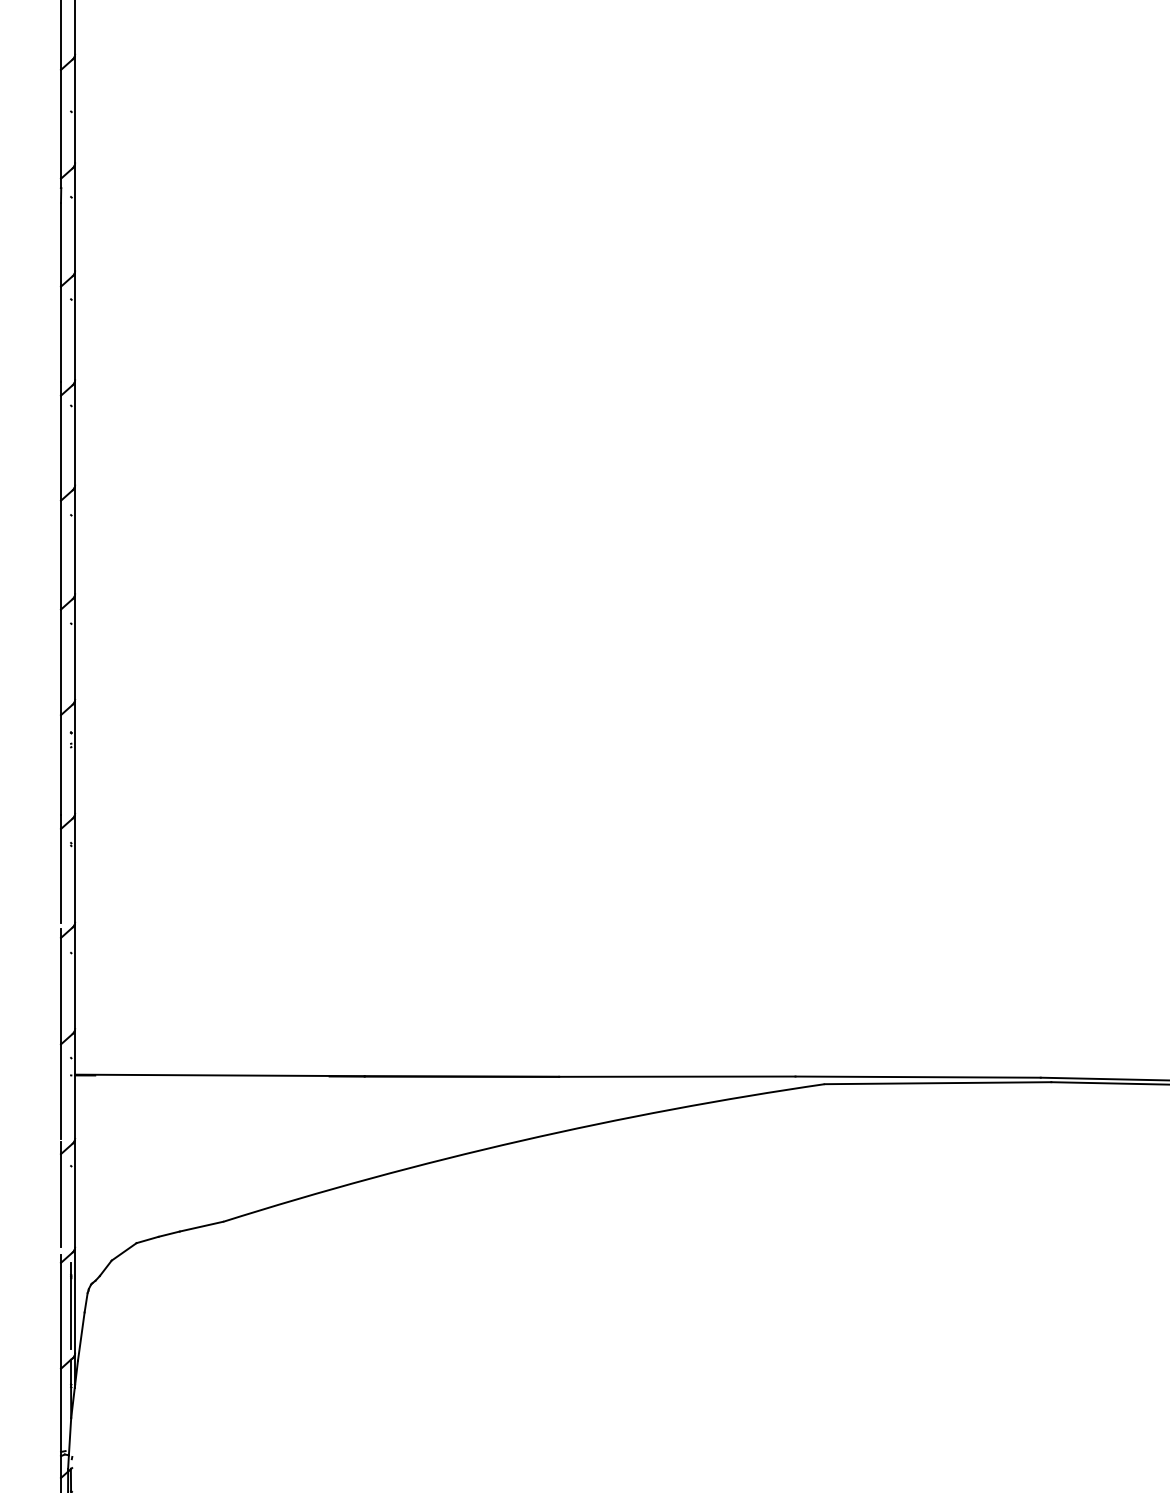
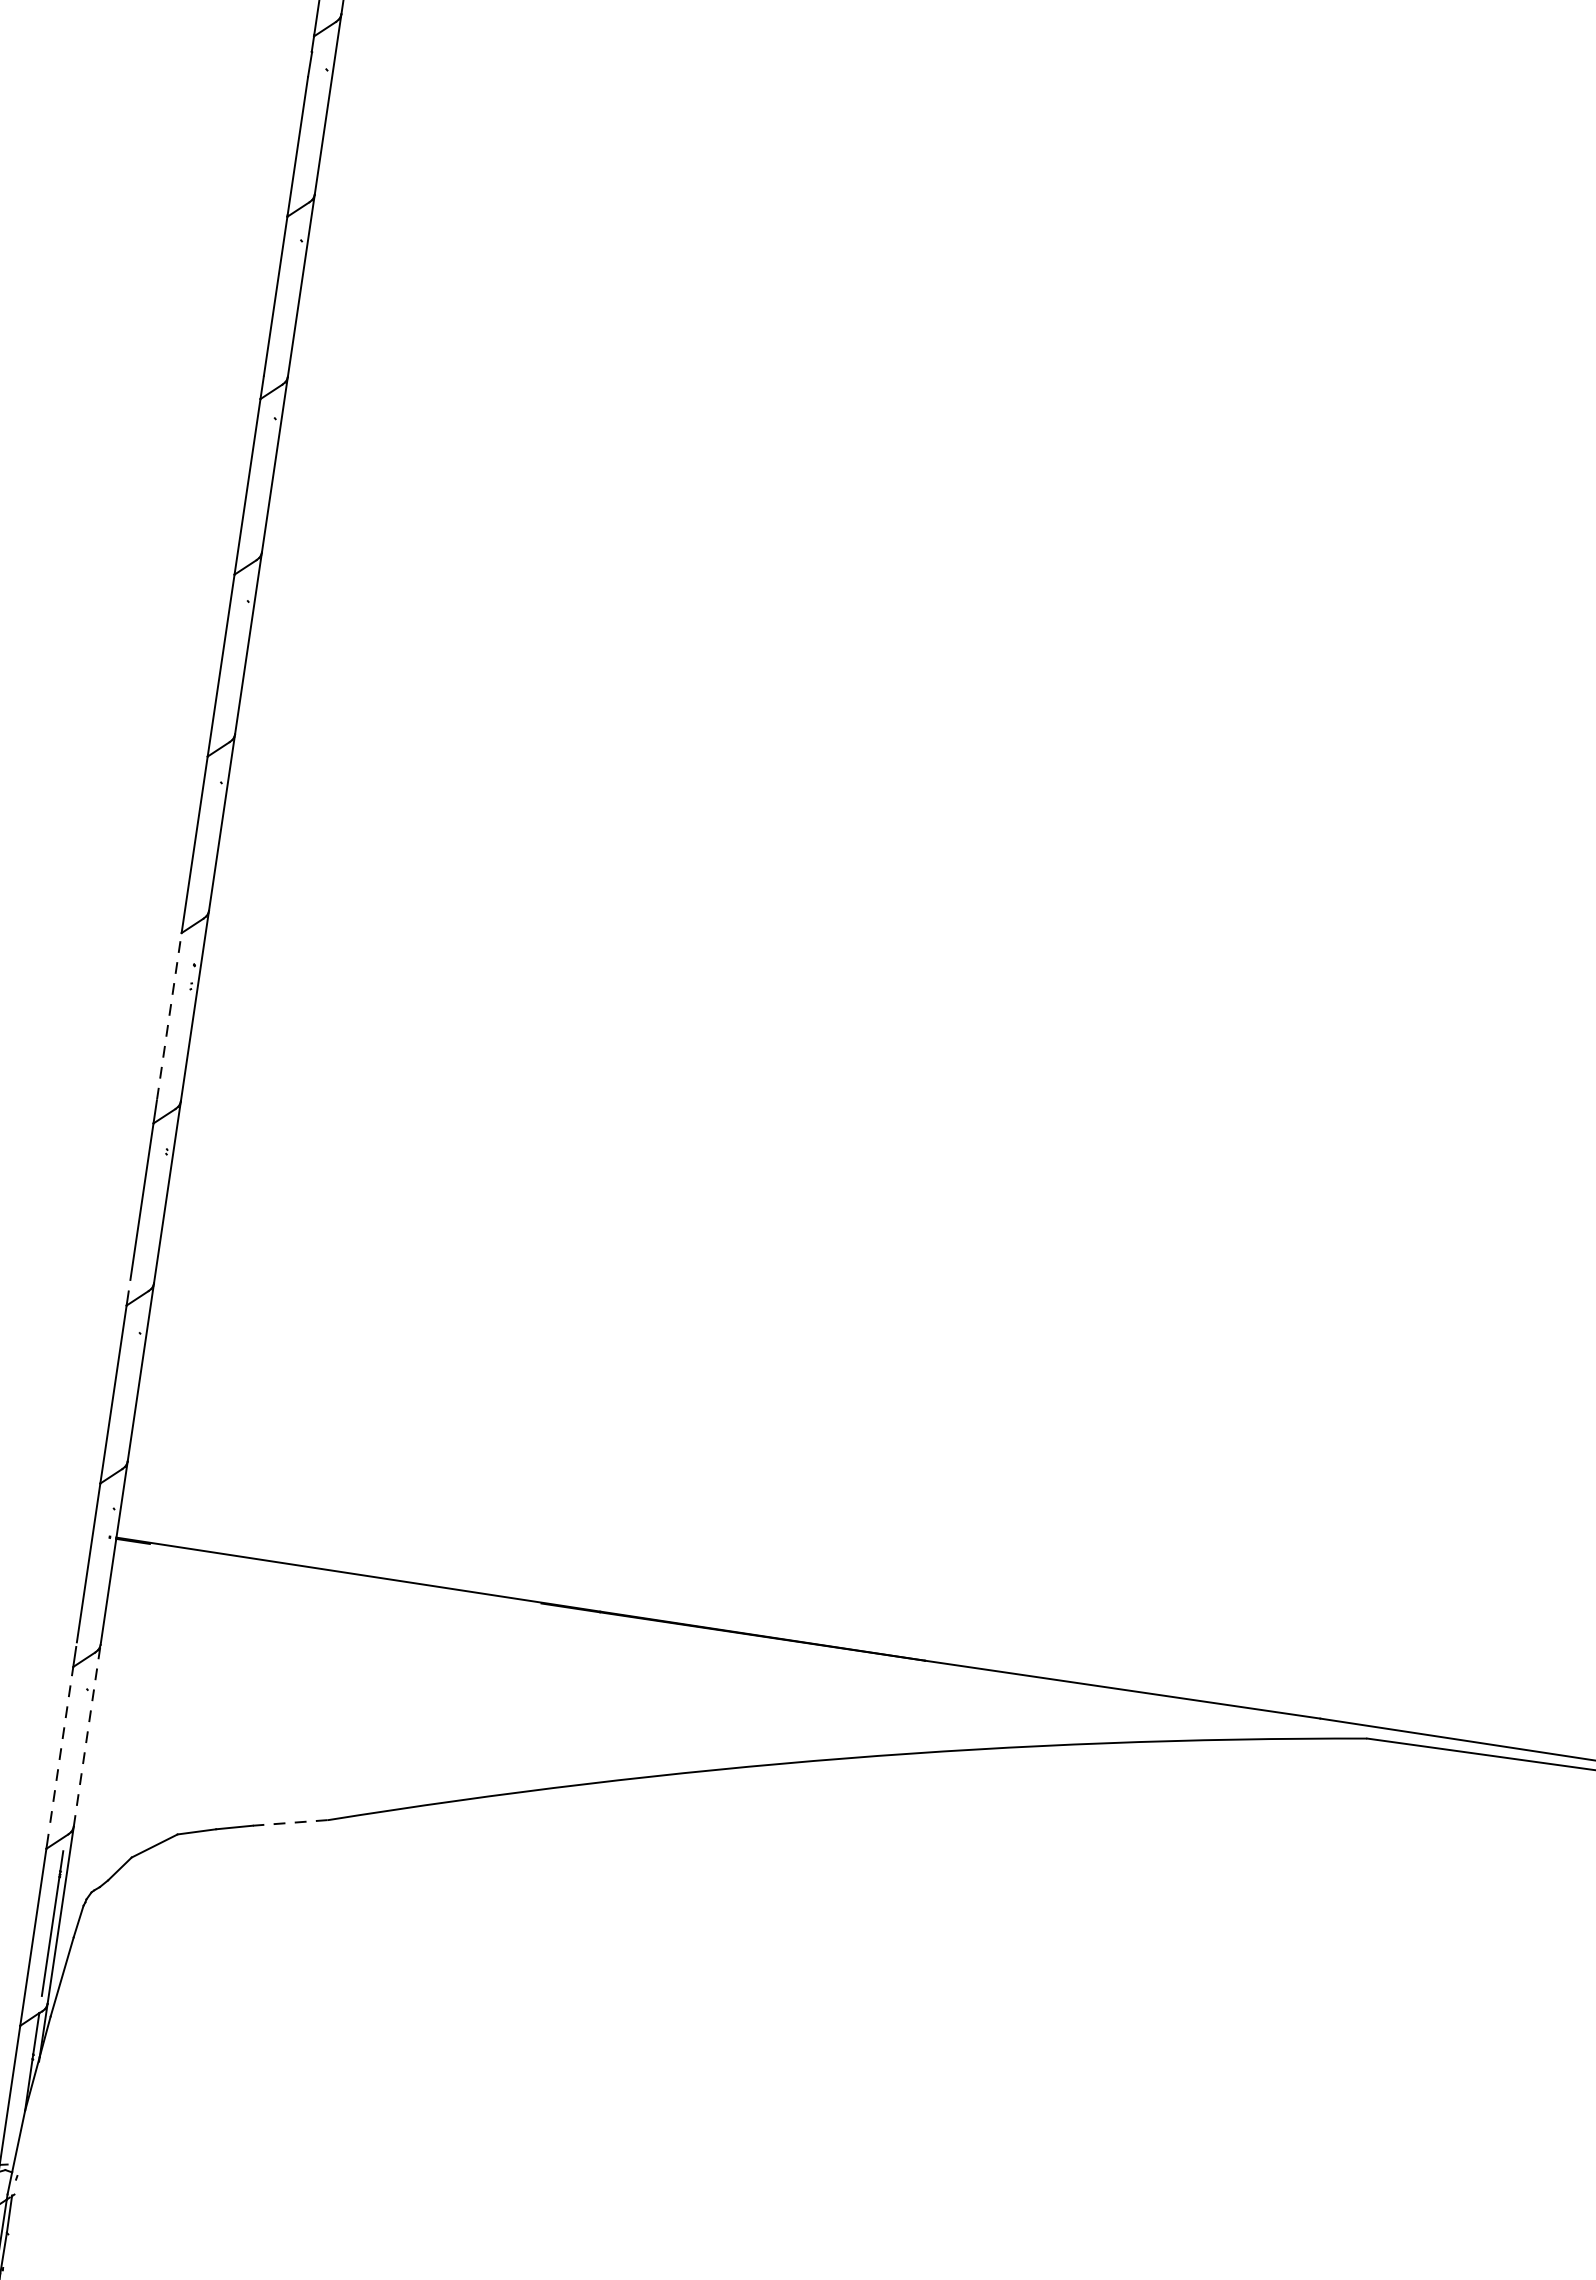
line: (61, 764) -> (170, 1015), solid -> dashed
line: (75, 1192) -> (88, 1734), solid -> dashed
line: (61, 1200) -> (62, 1744), solid -> dashed
line: (201, 1226) -> (290, 1822), solid -> dashed

